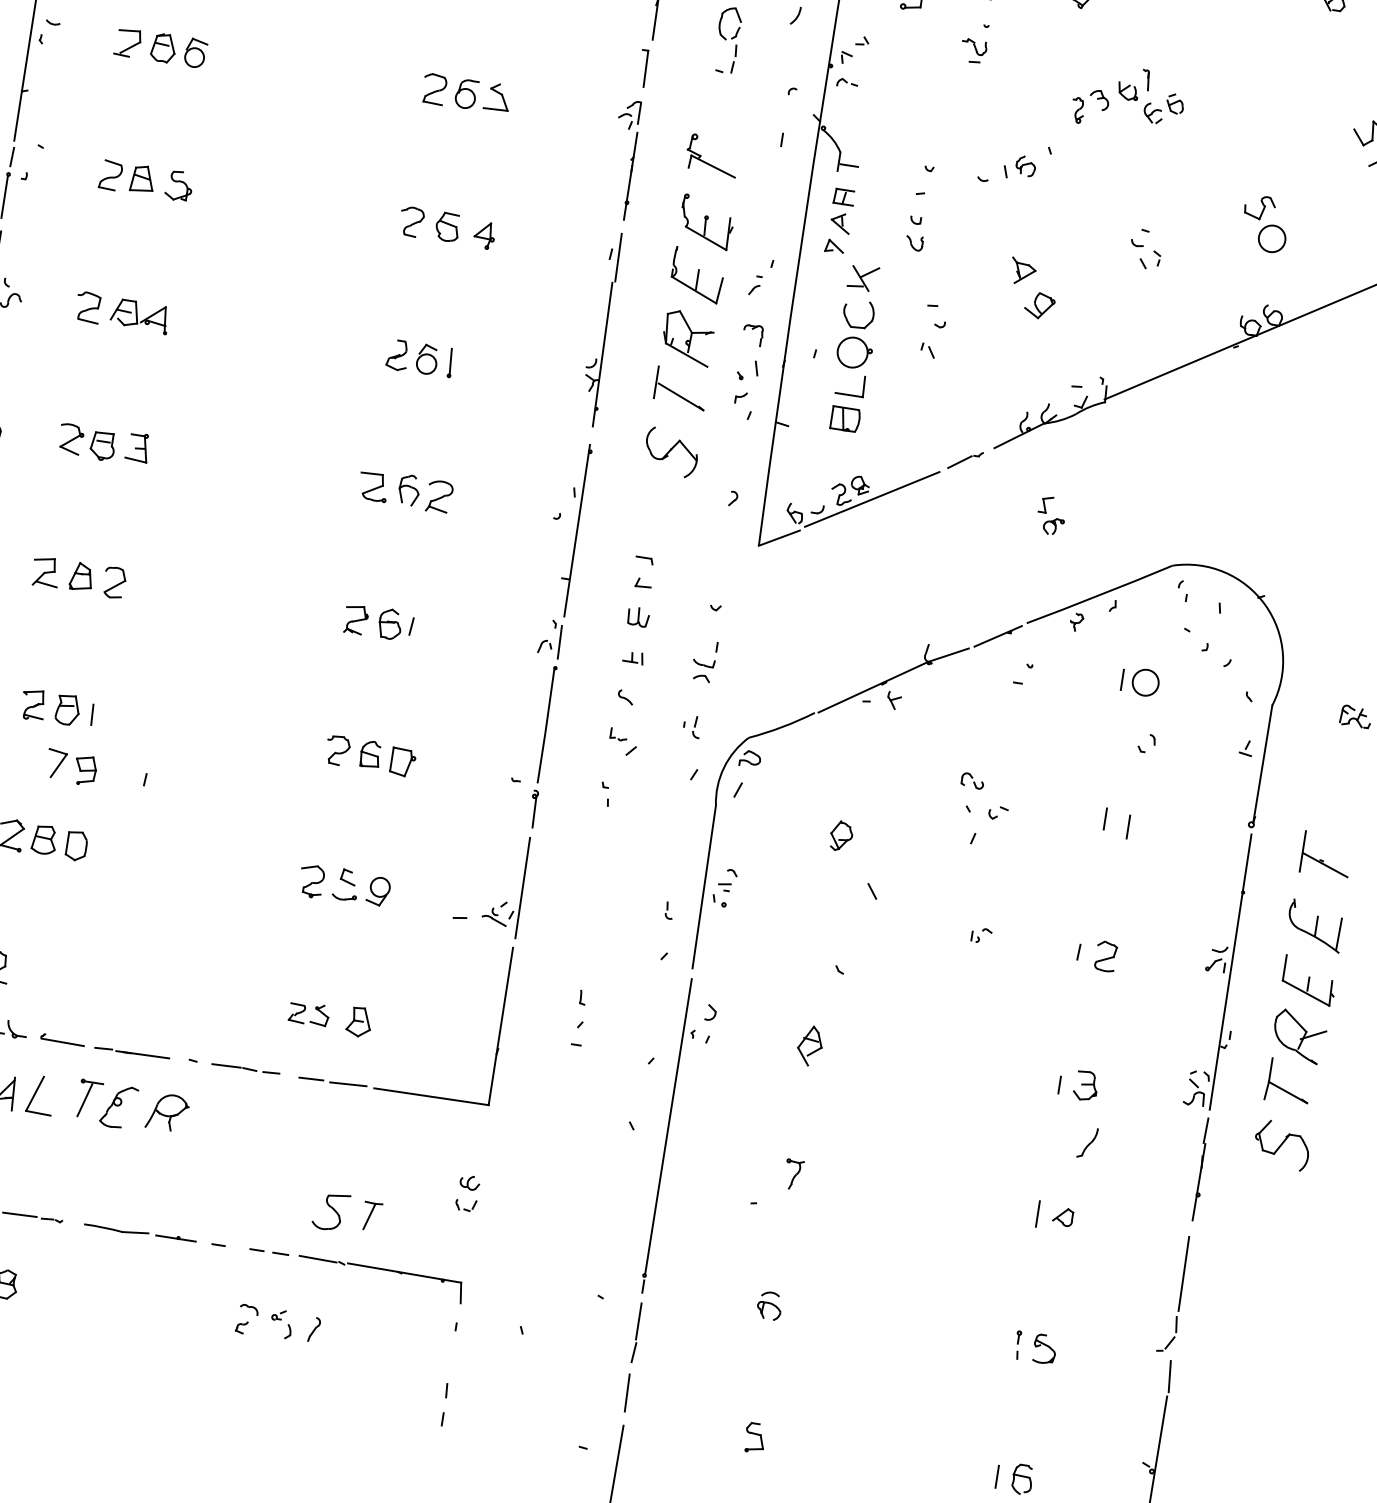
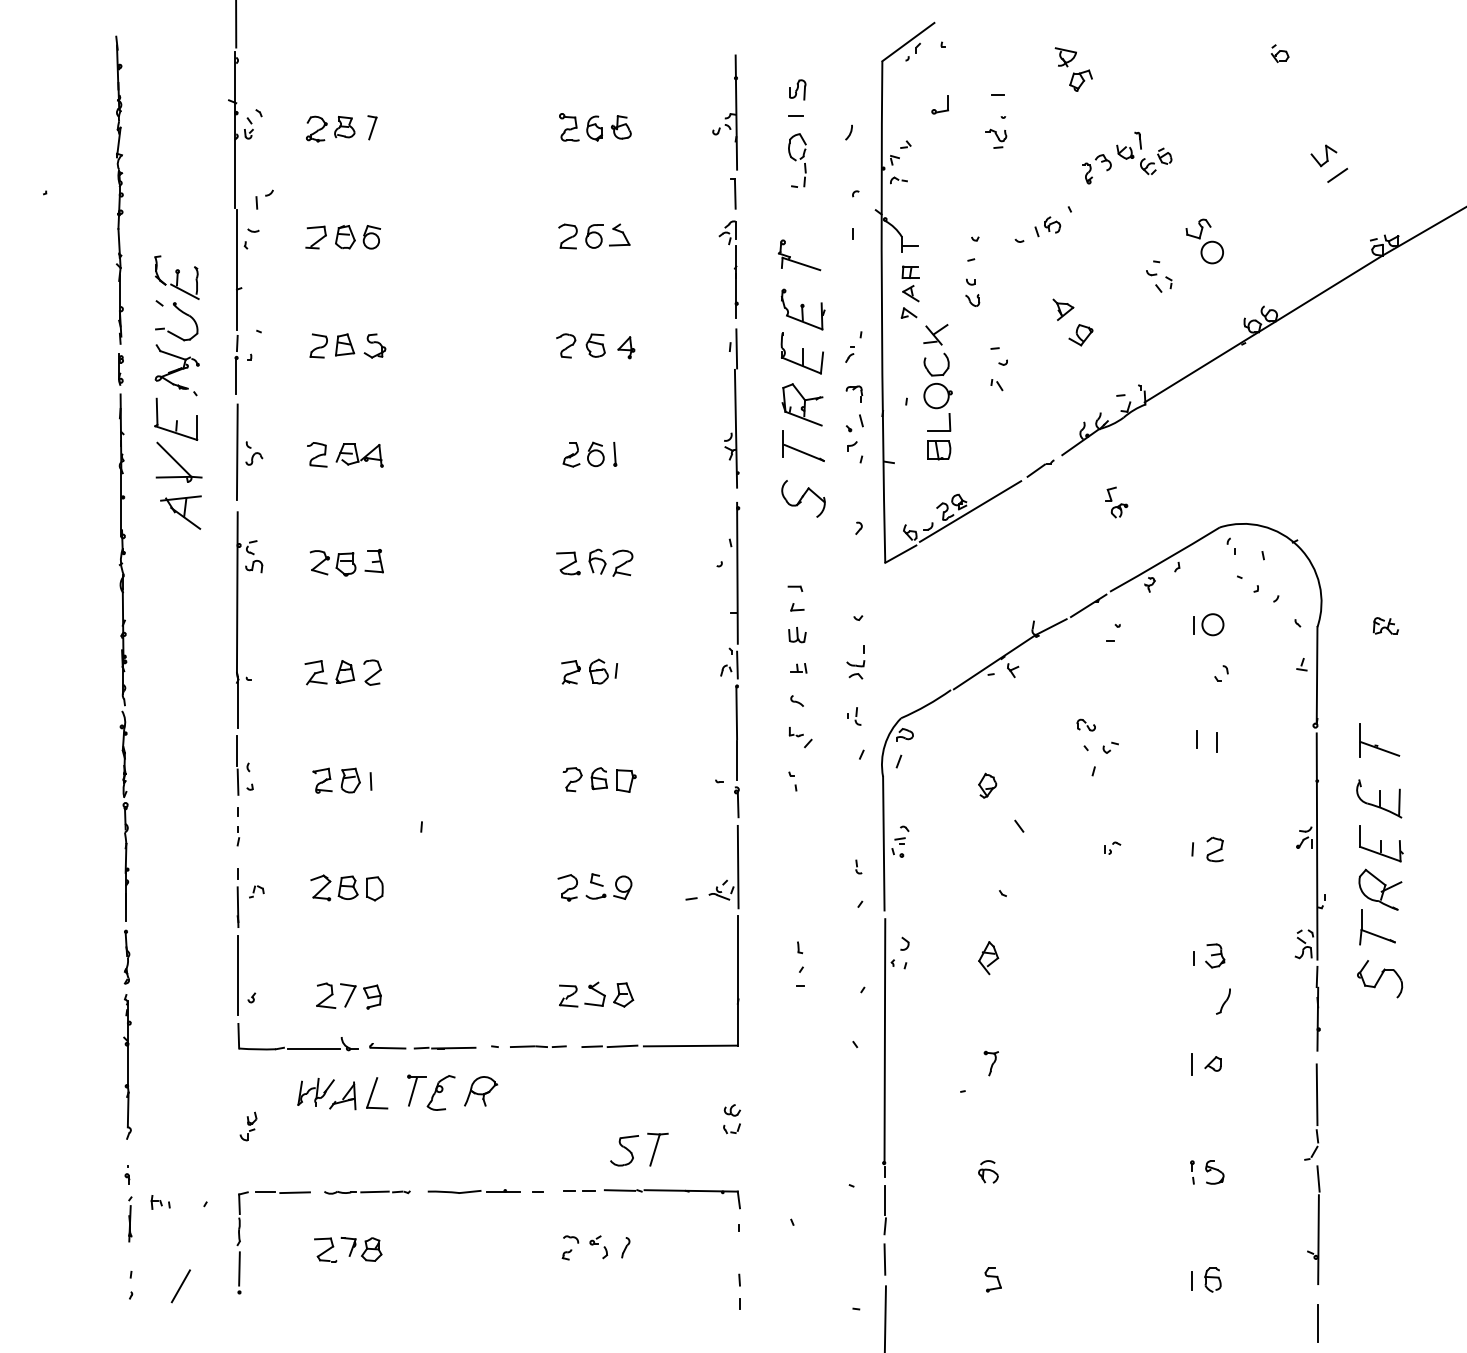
part: (1264, 223) -> (1204, 241), moved
part: (71, 767) -> (360, 996), moved
part: (309, 1013) -> (582, 994), size x1.43
part: (371, 1216) -> (657, 1149), size x1.43

